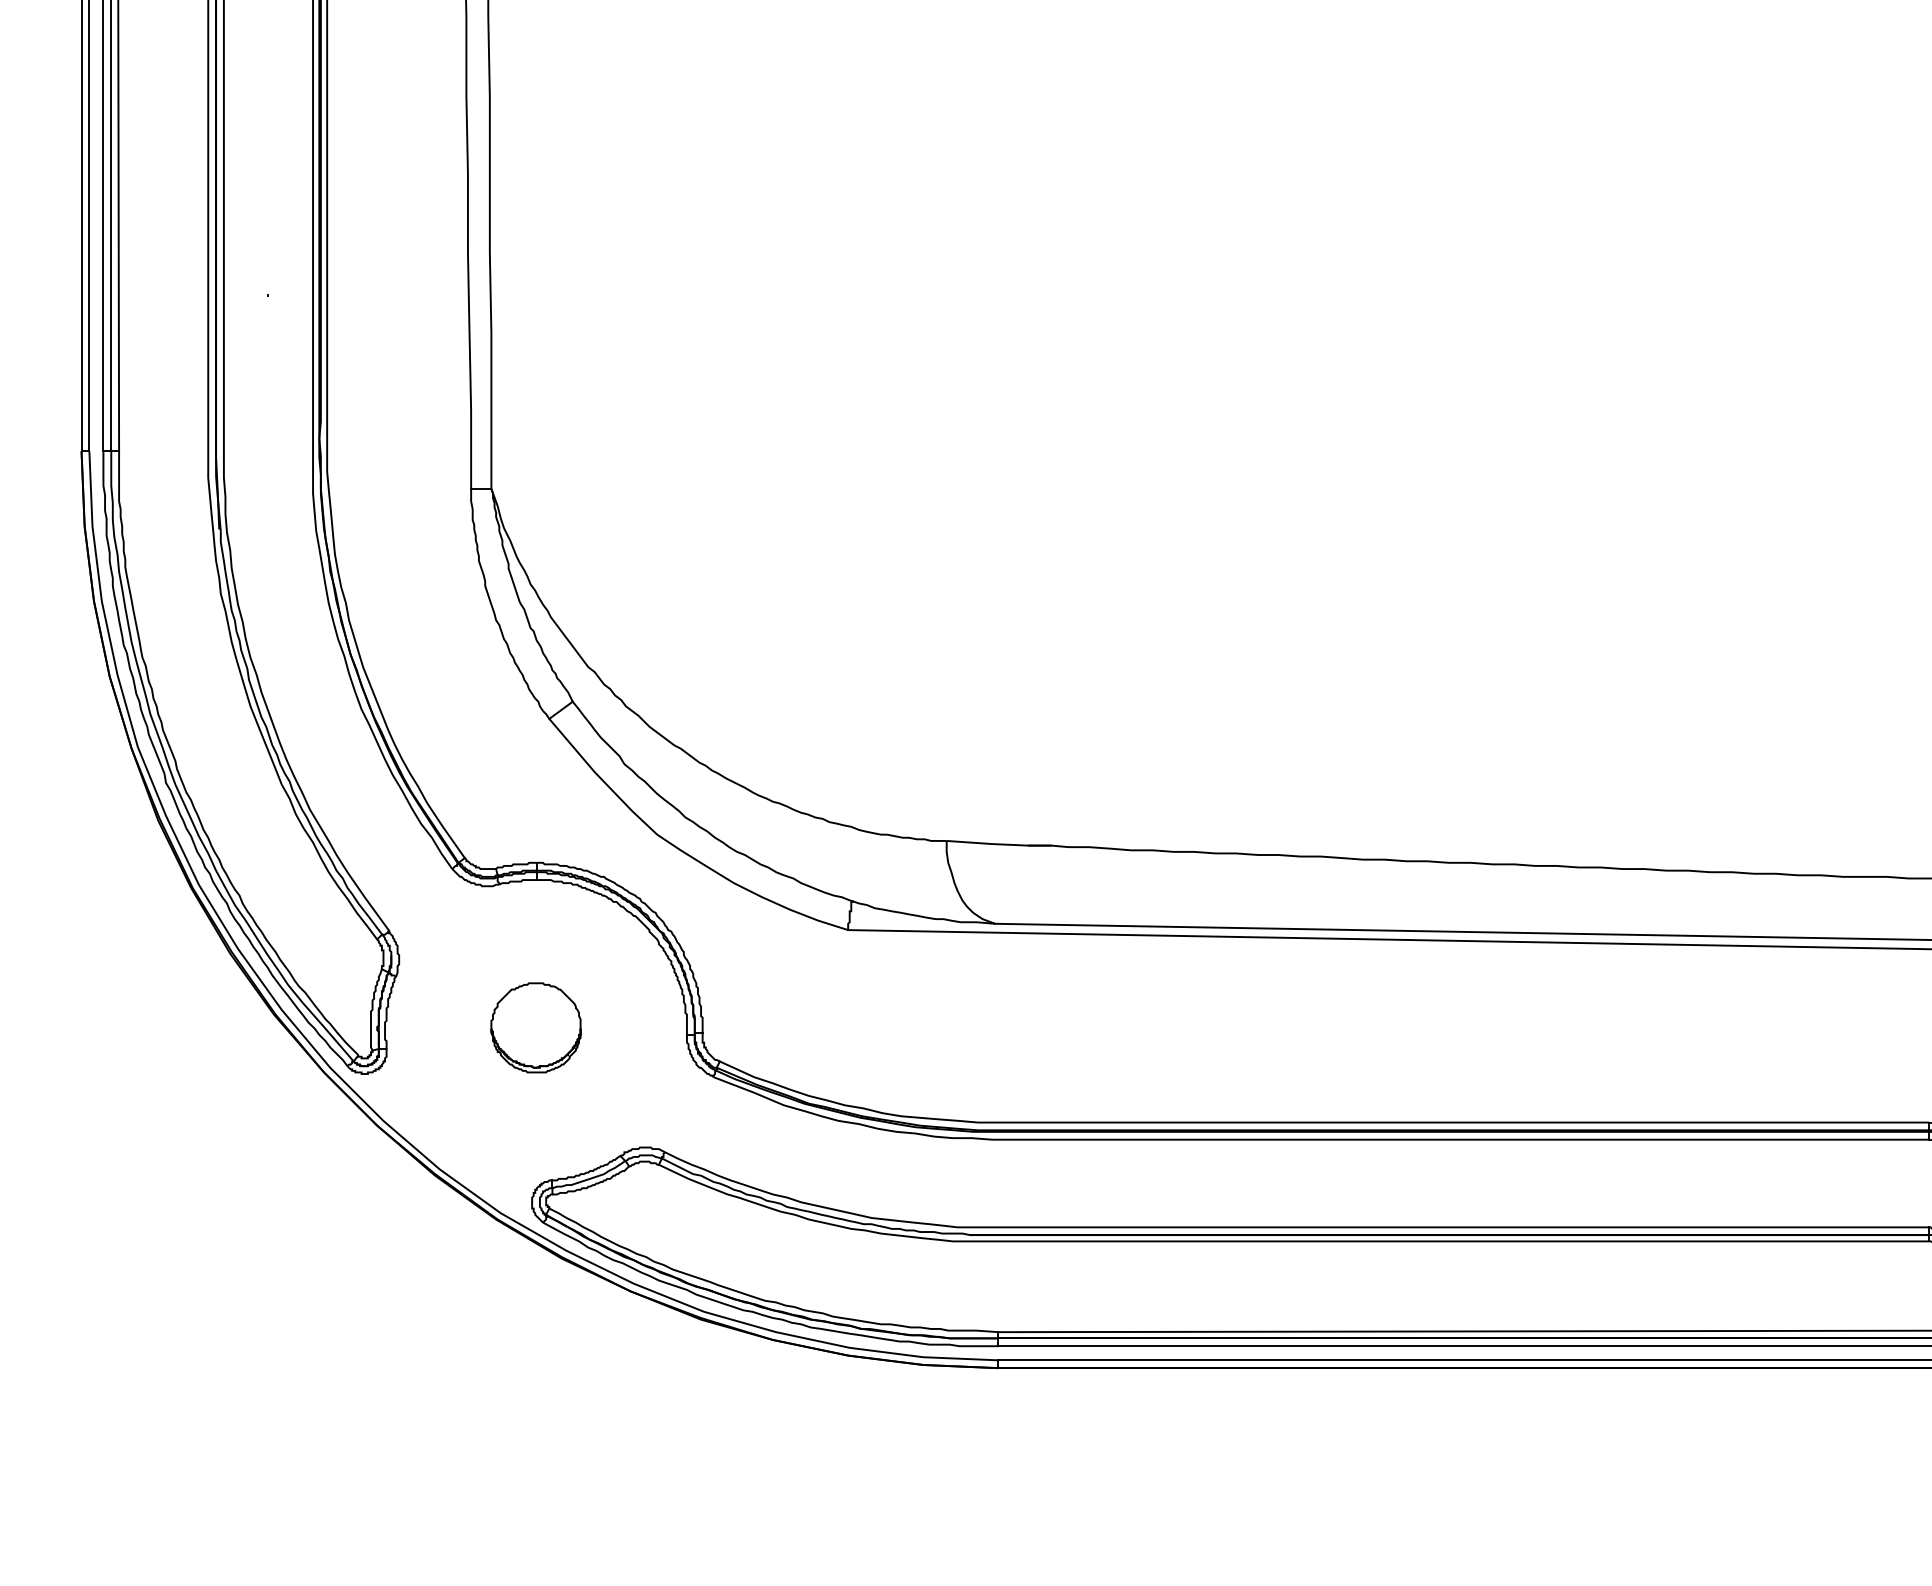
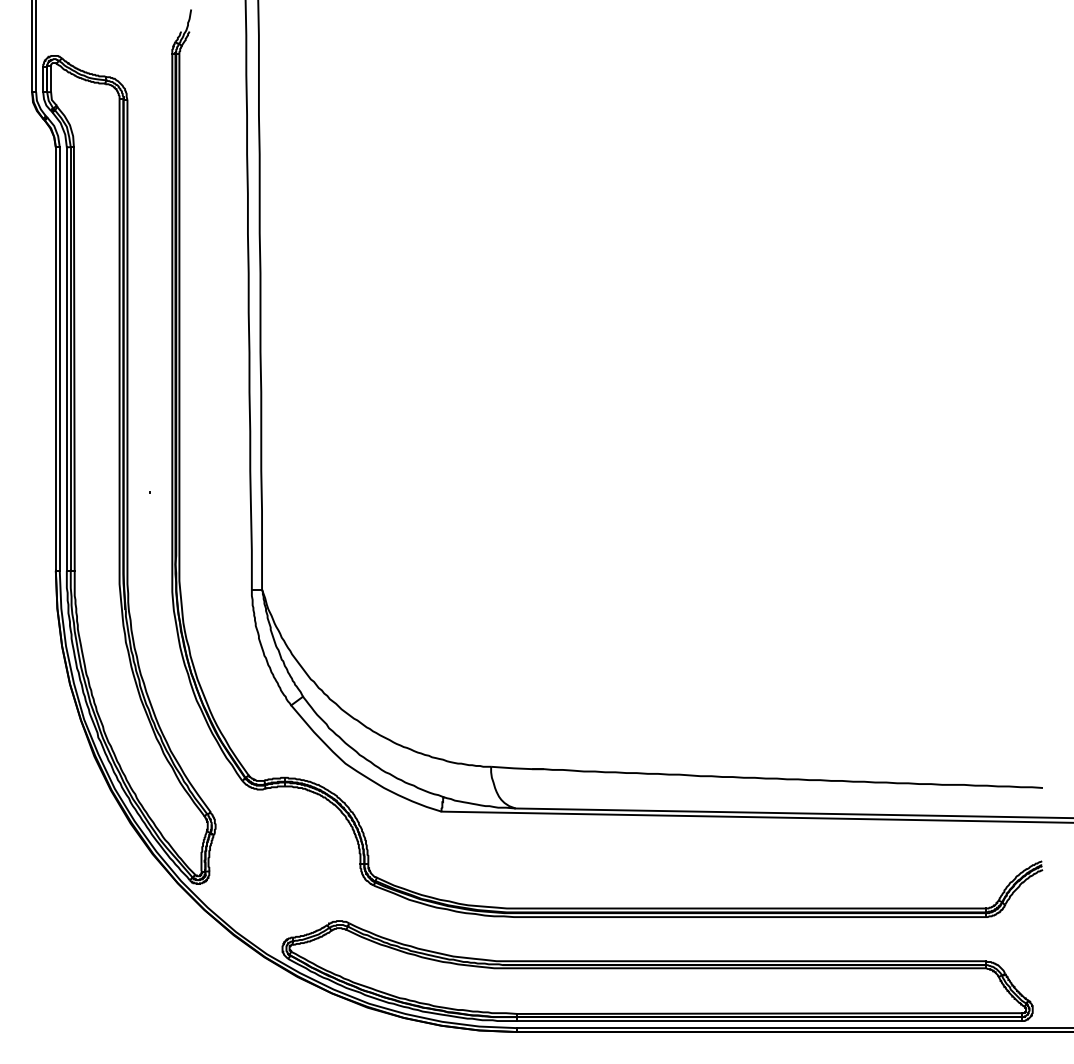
part: (536, 1027) -> (284, 860), removed

